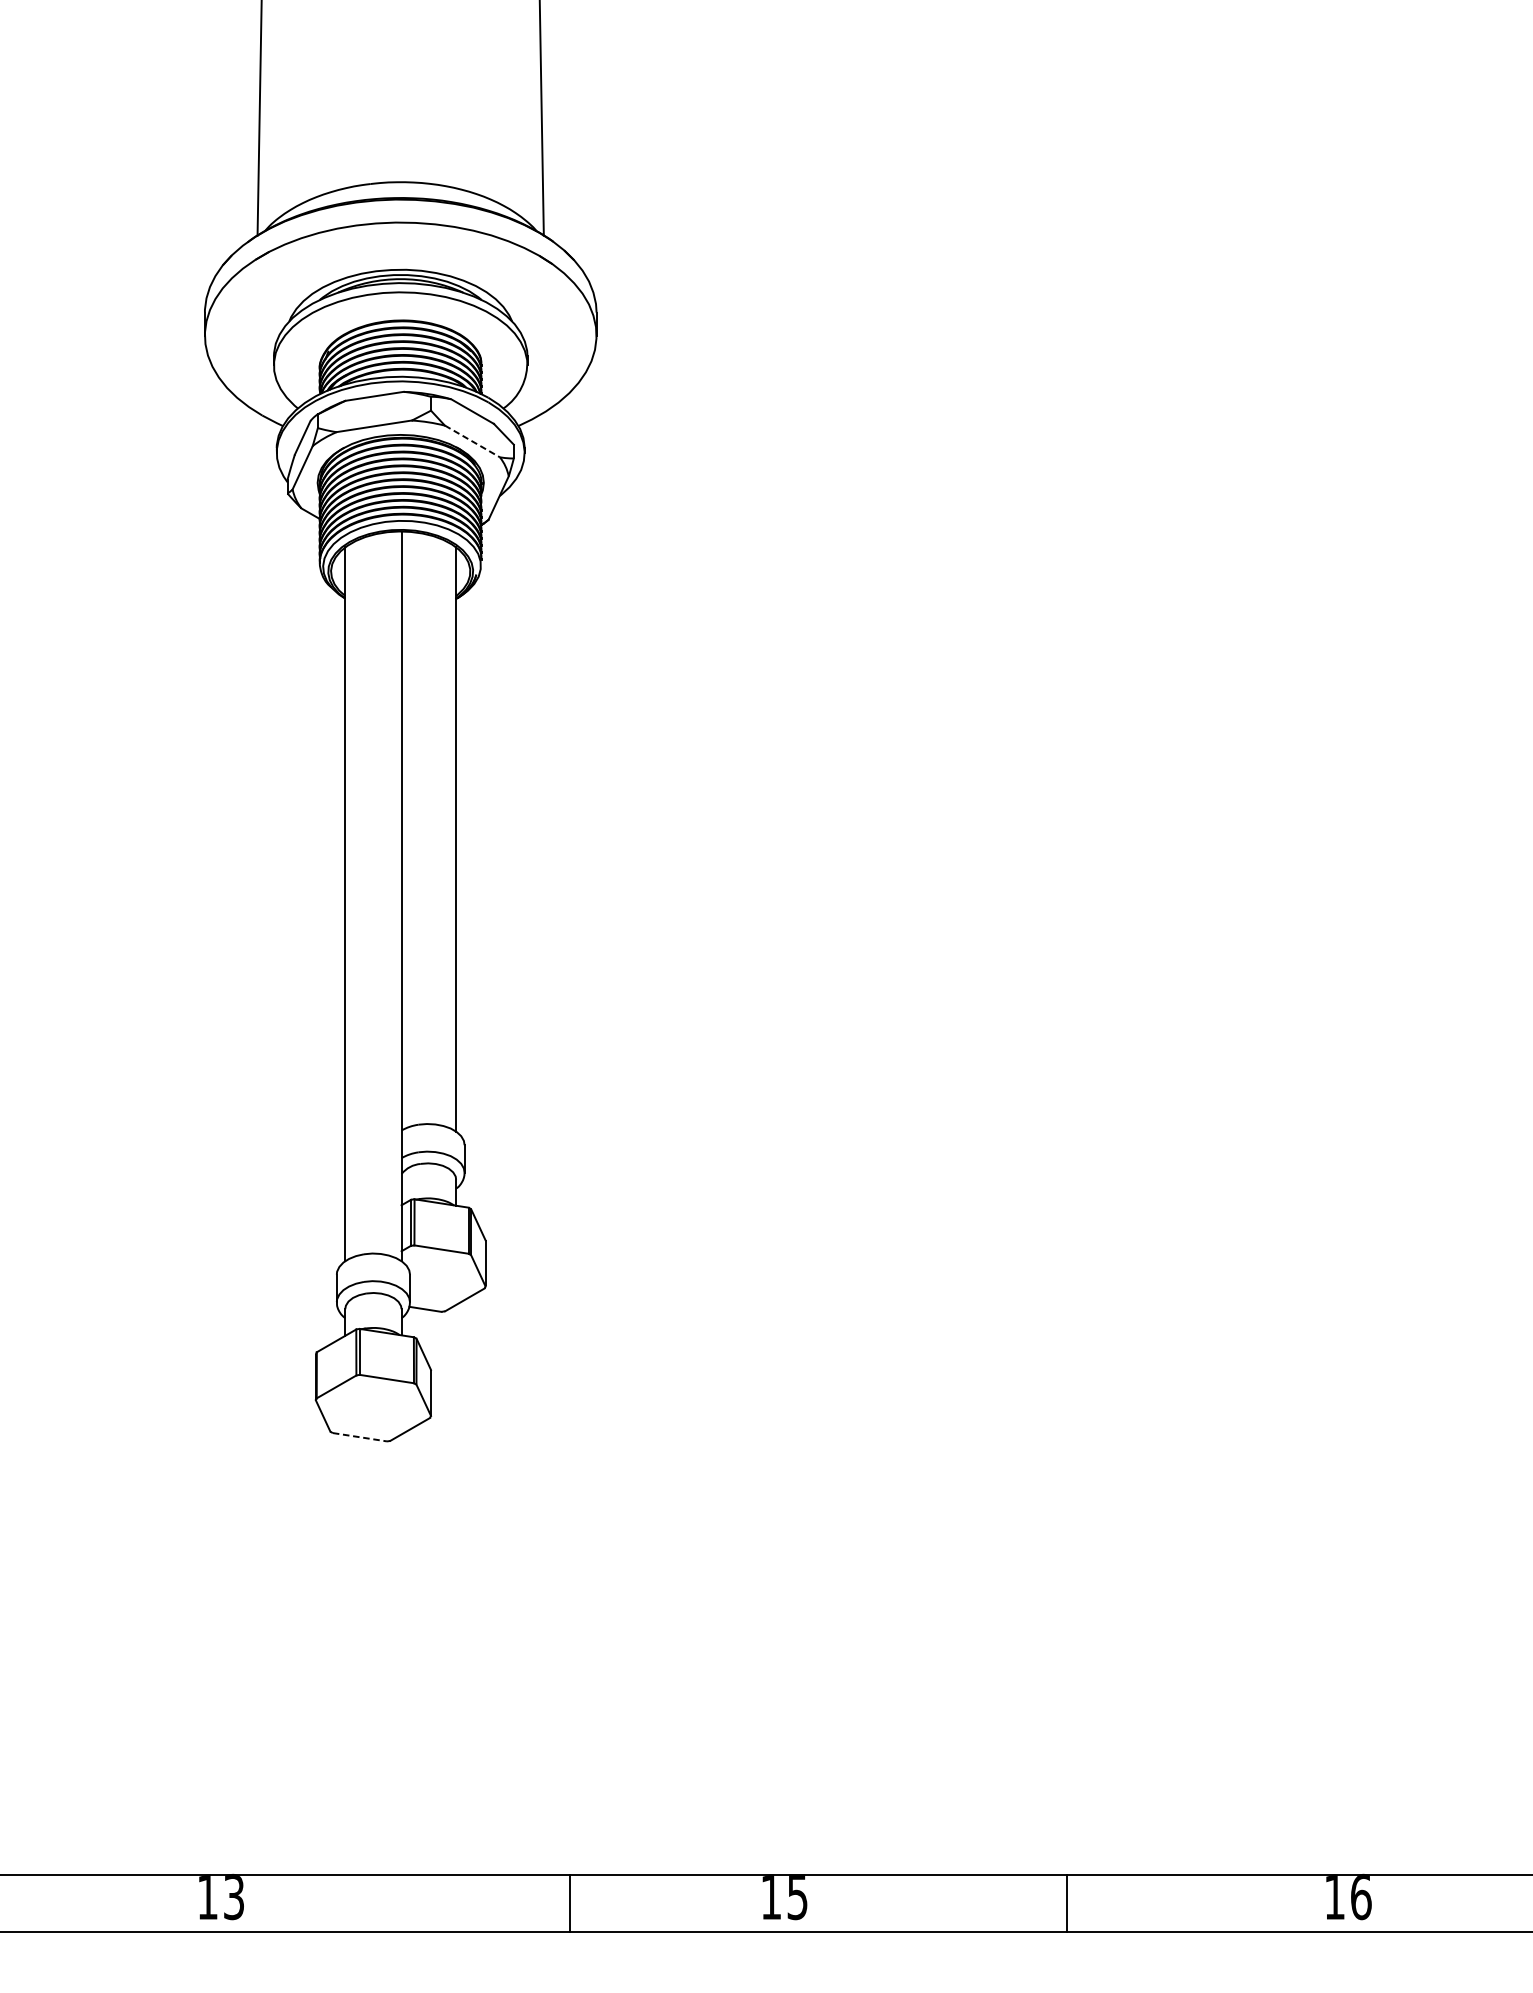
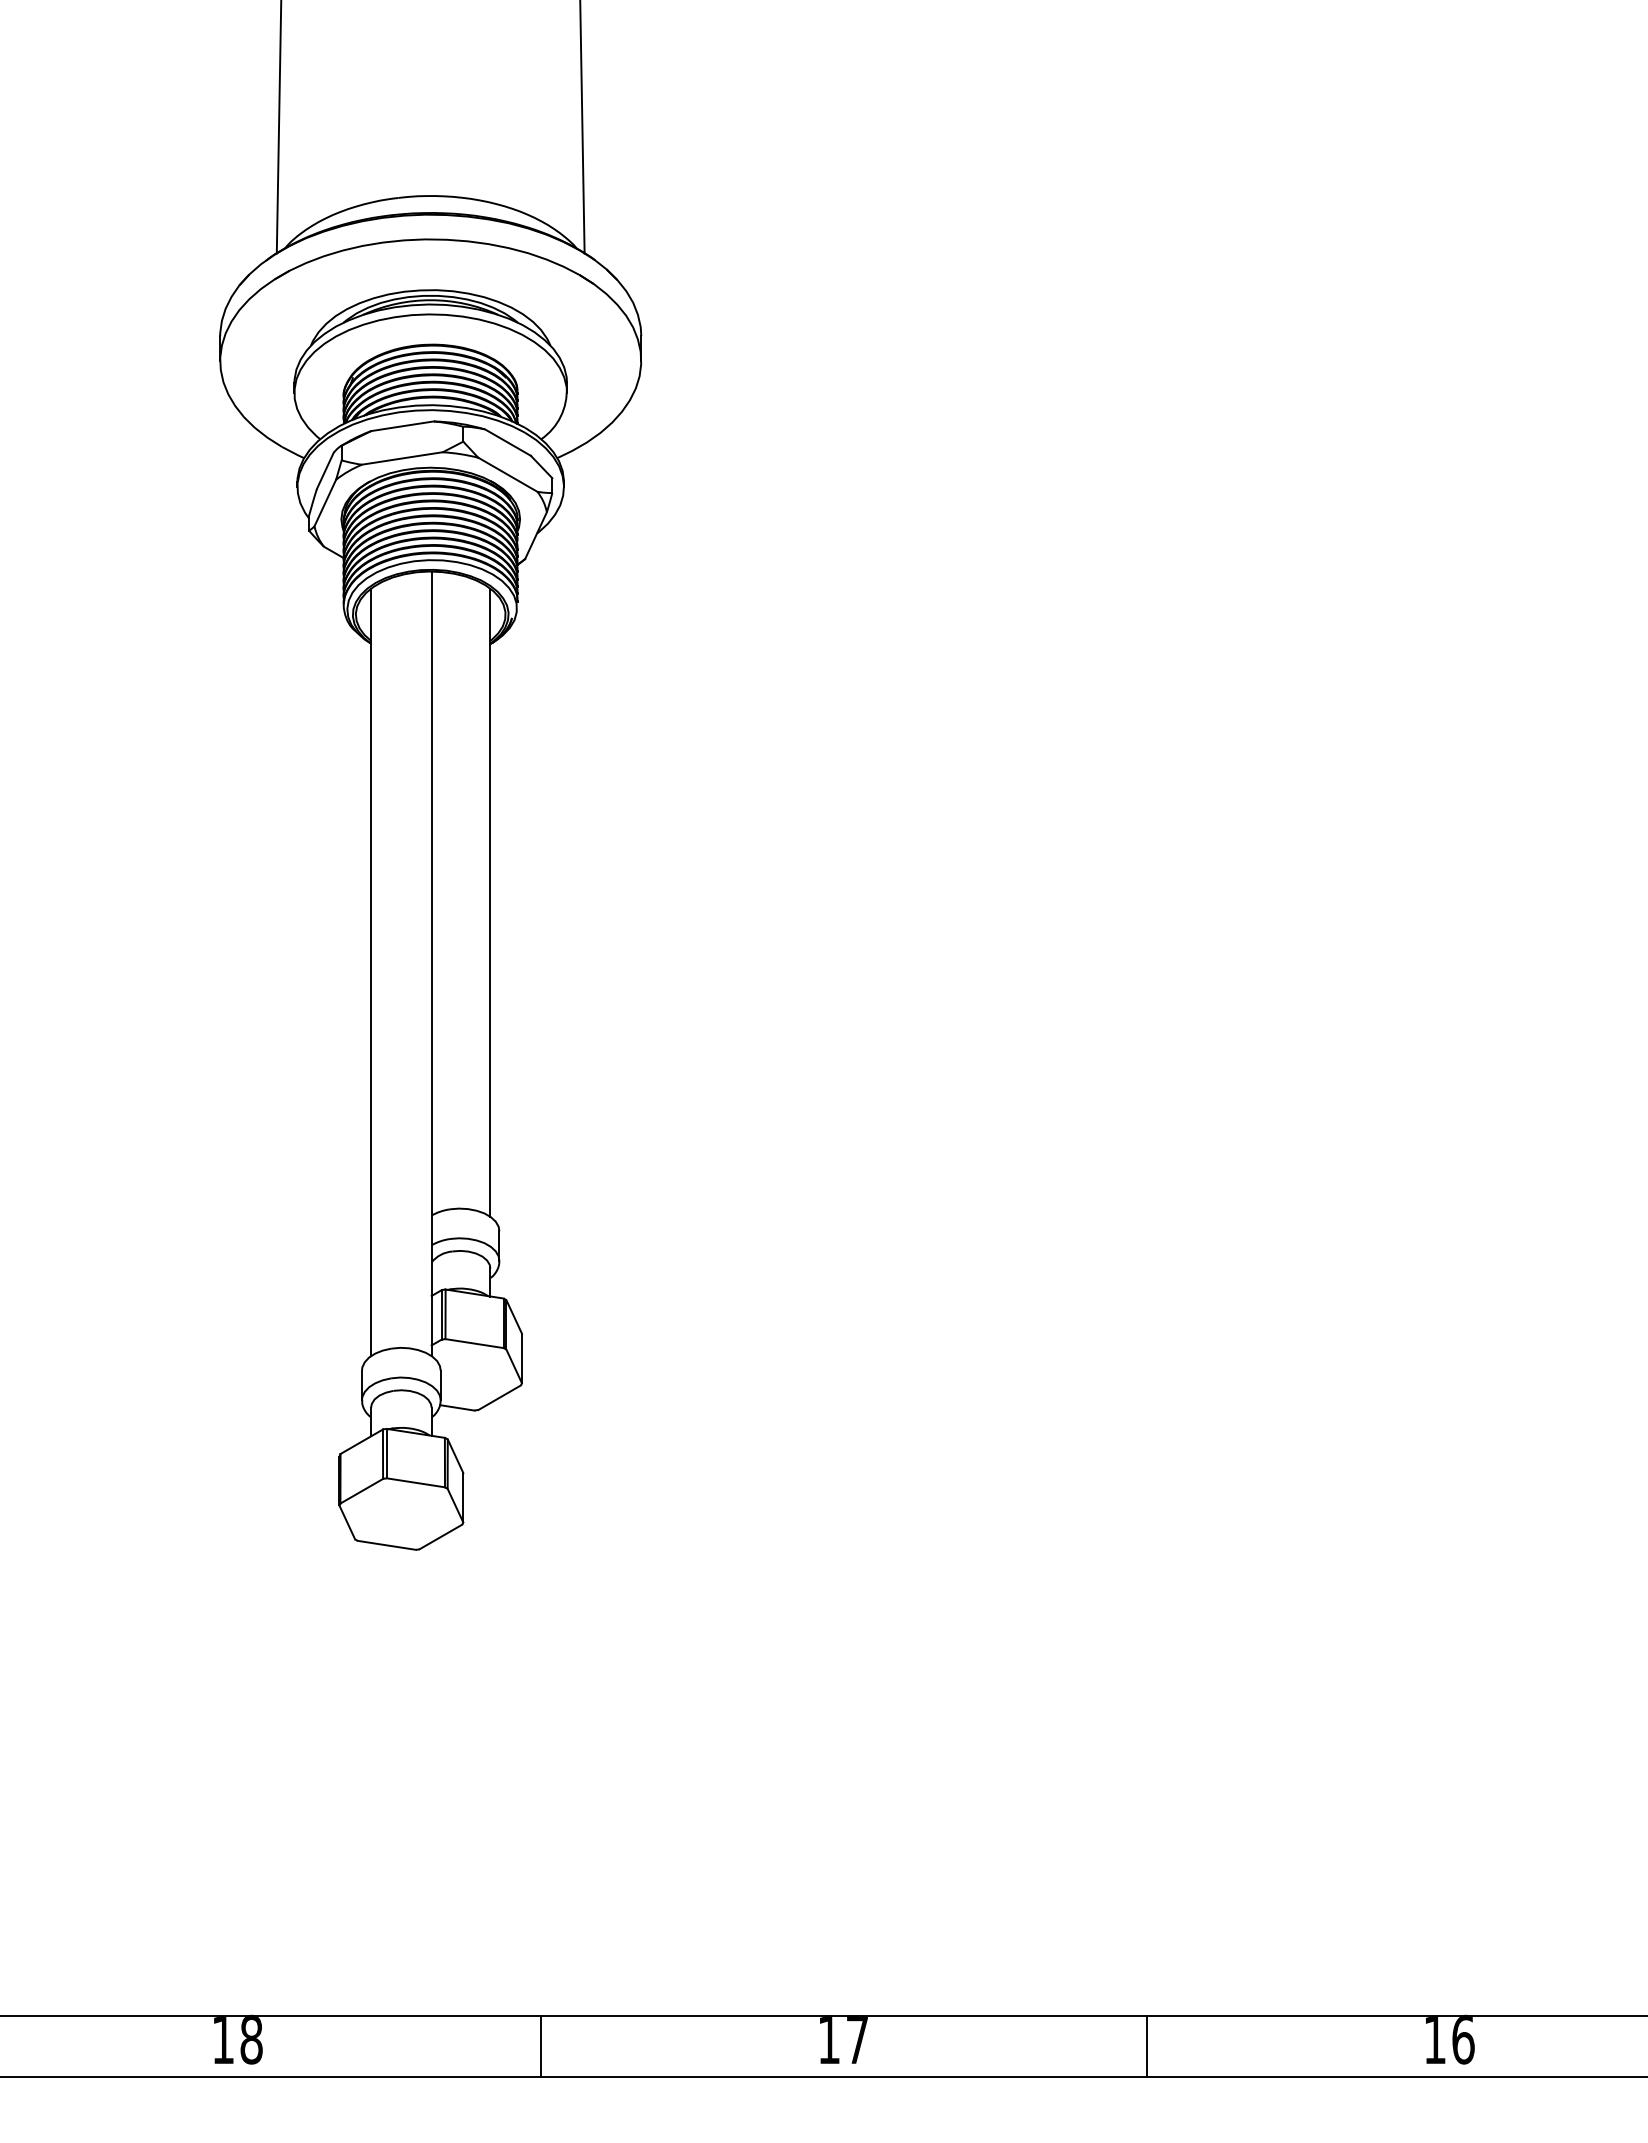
line: (473, 441) -> (508, 474), dashed -> solid
line: (360, 1437) -> (387, 1545), dashed -> solid
text: (234, 1896) -> (251, 2039), 13 -> 18
text: (796, 1897) -> (856, 2040), 15 -> 17
line: (569, 1903) -> (541, 2046), moved

